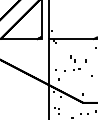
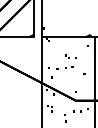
part: (77, 58) -> (70, 56), size x0.62

